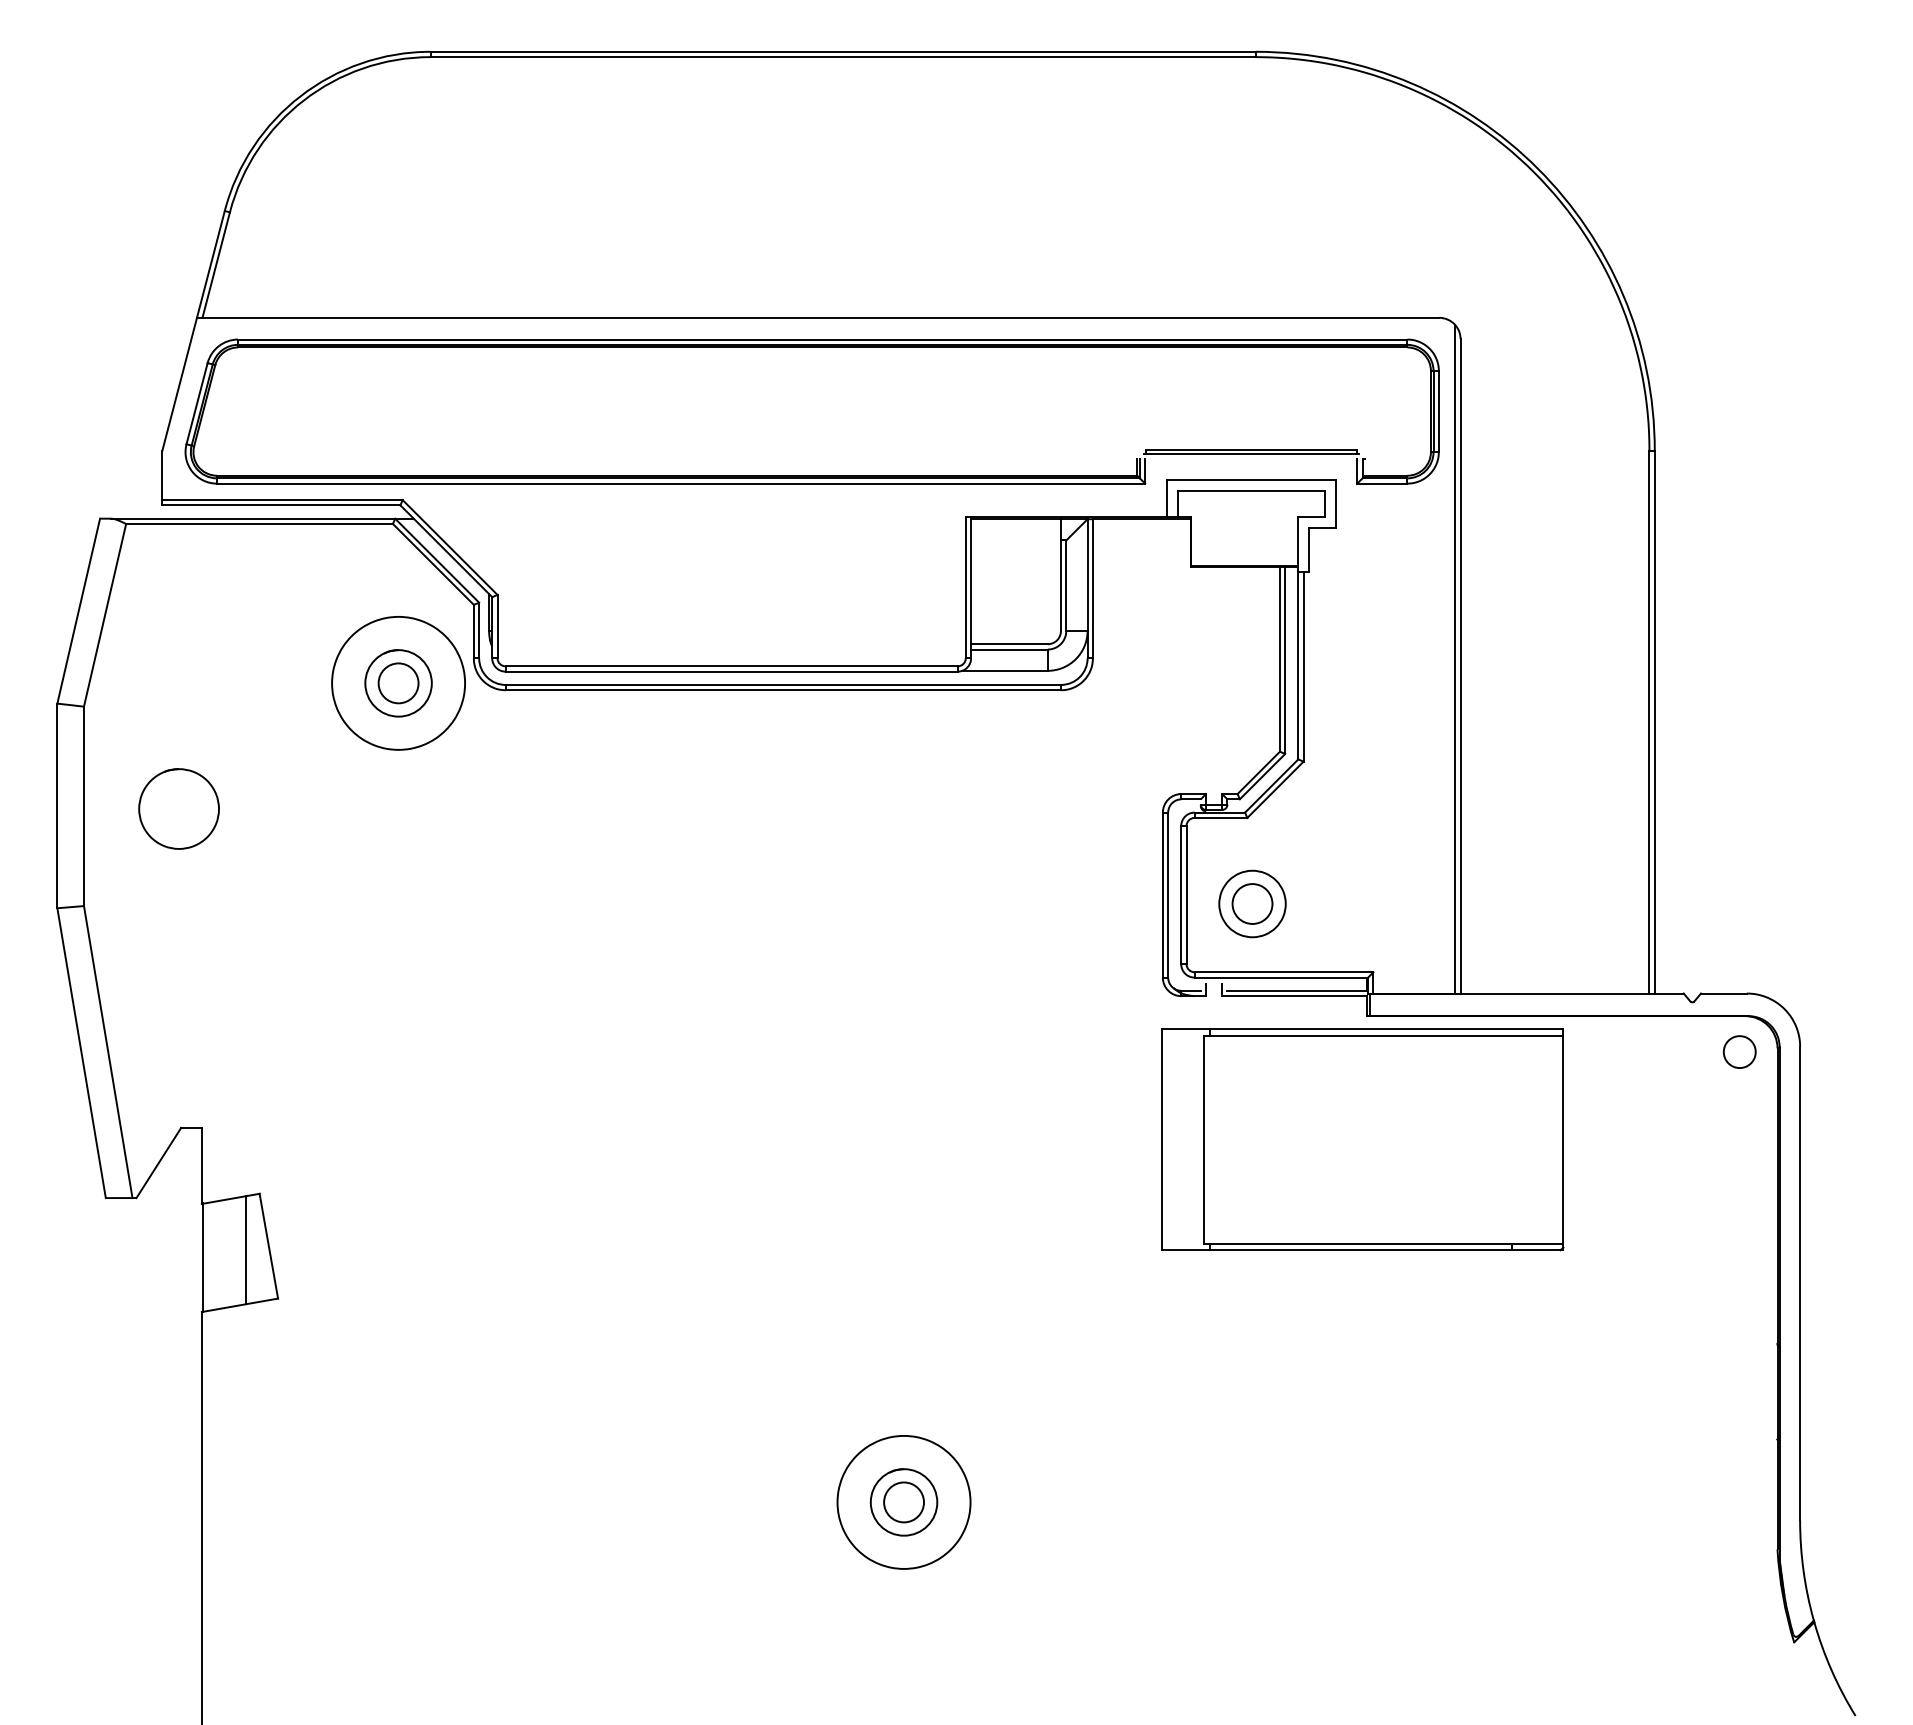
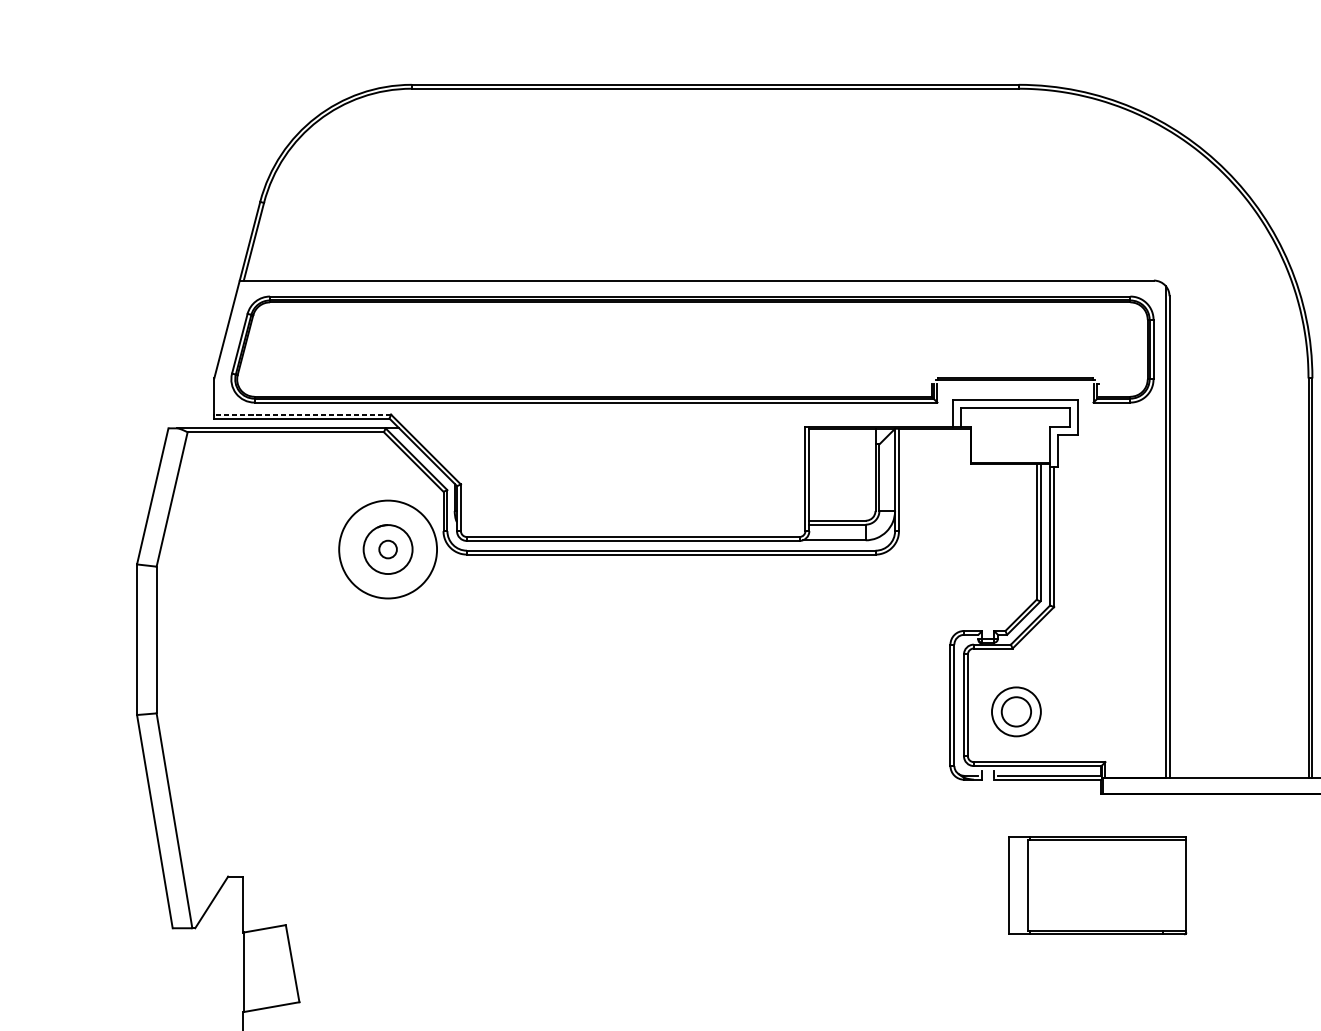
line: (282, 500) -> (302, 414), solid -> dashed
circle: (398, 683) -> (388, 549), size x0.6
part: (178, 808) -> (226, 641), removed
part: (1362, 1139) -> (1097, 885), size x0.6
line: (245, 1250) -> (275, 966), removed

